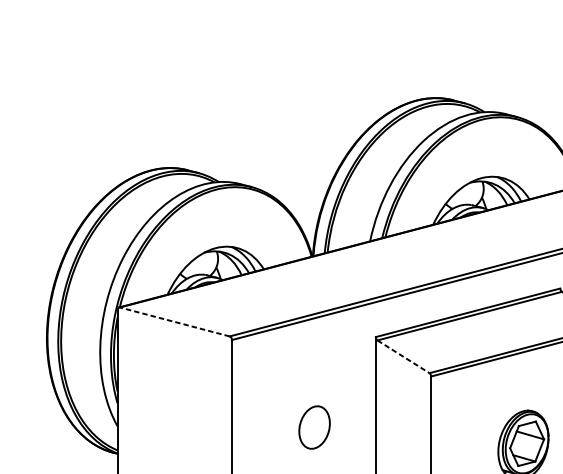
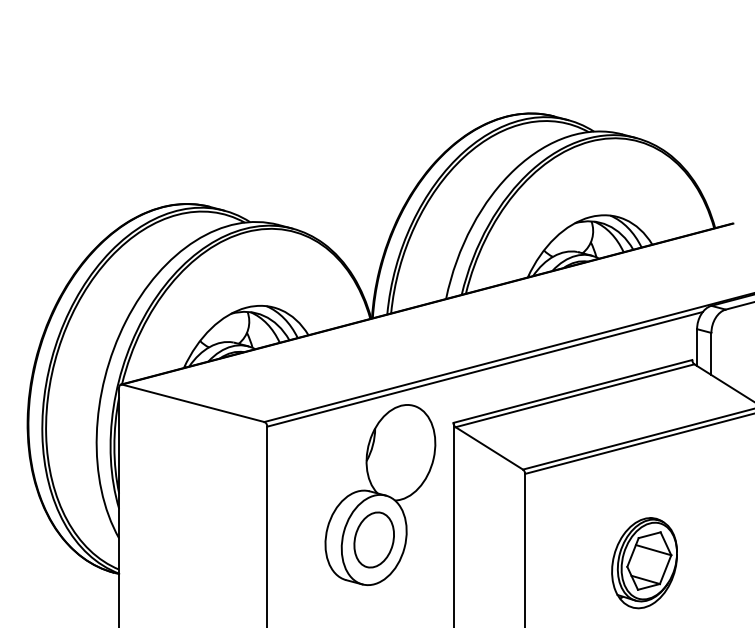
line: (175, 322) -> (193, 403), dashed -> solid
line: (403, 356) -> (489, 448), dashed -> solid
part: (319, 392) -> (380, 494), added

